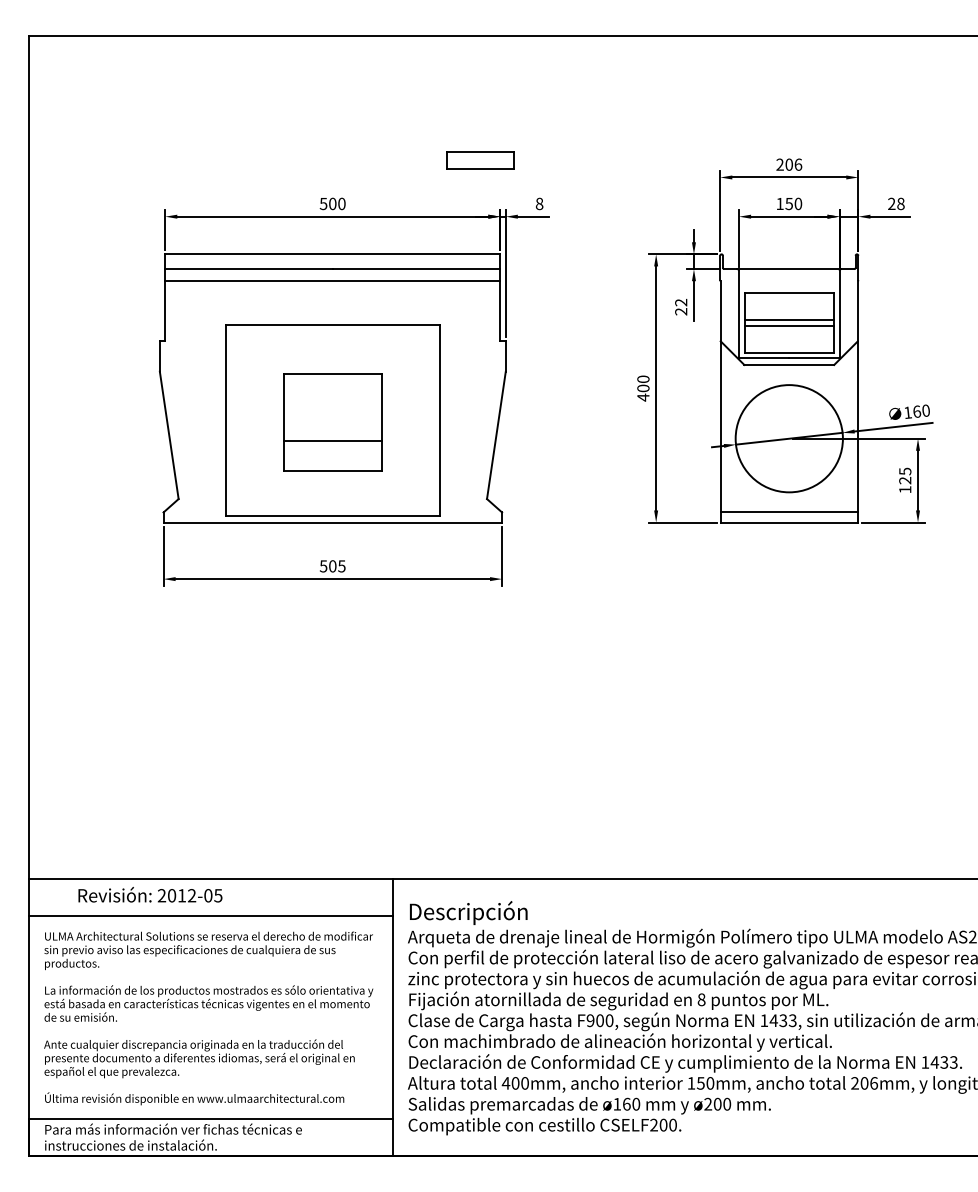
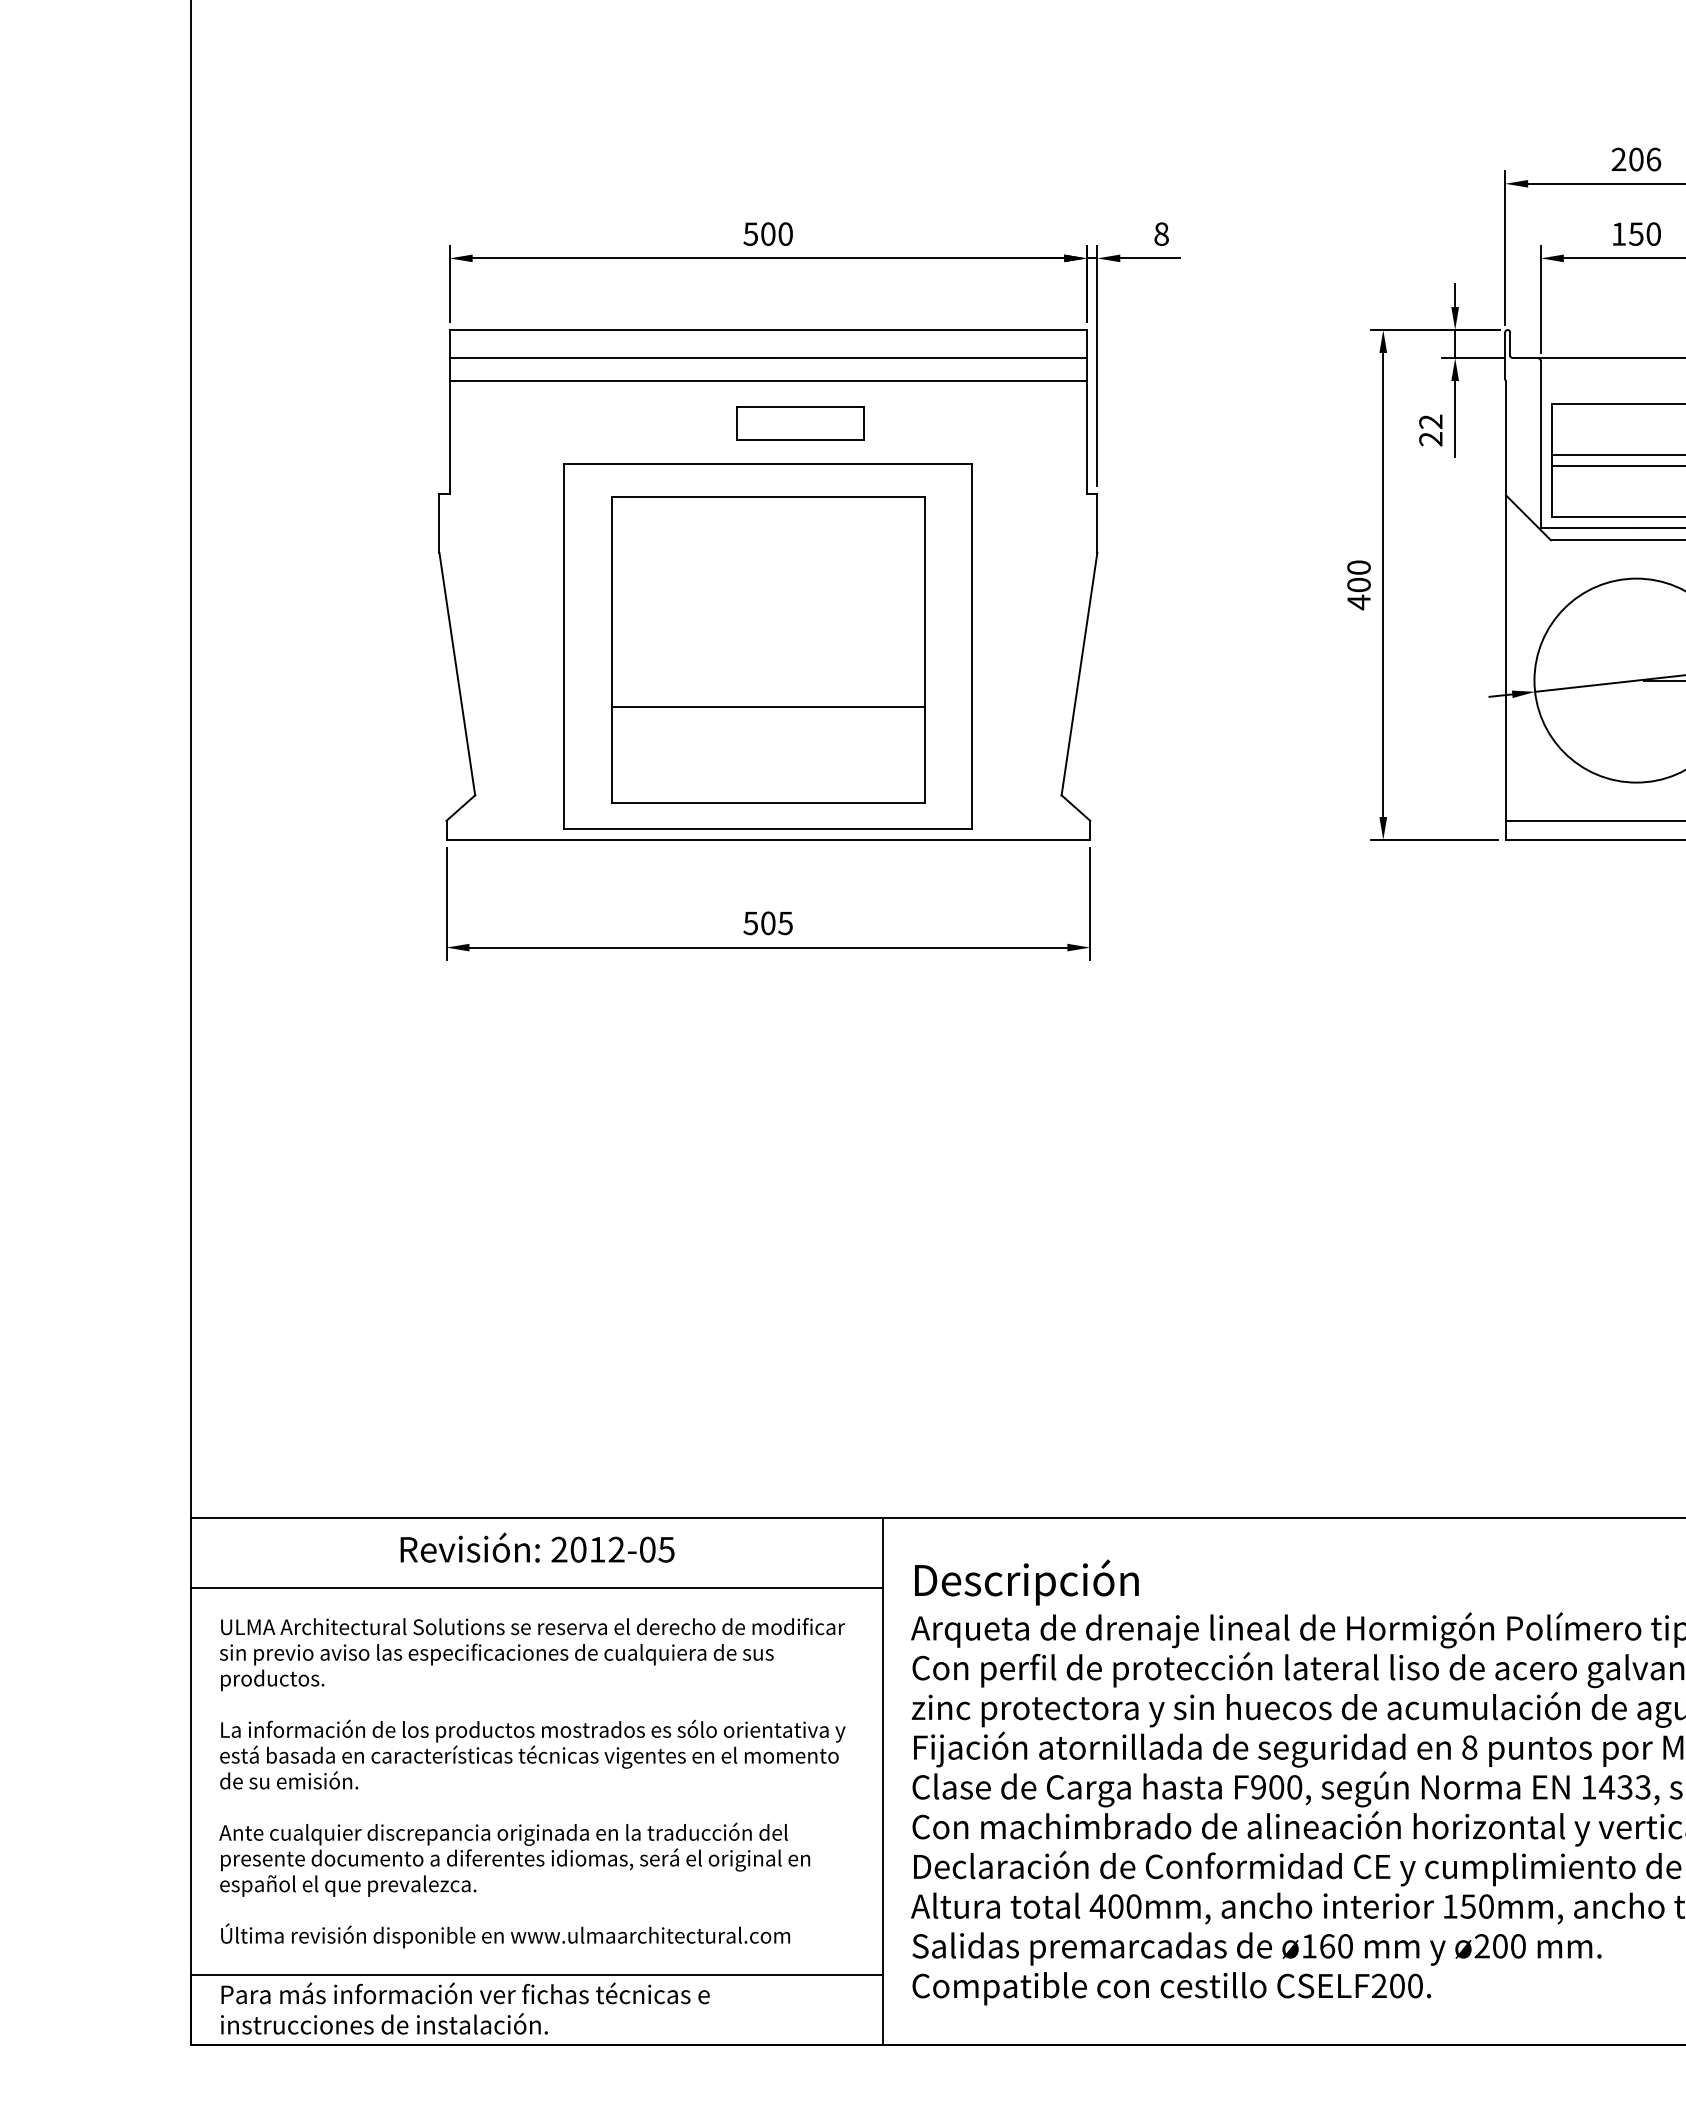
part: (480, 160) -> (800, 423), moved
part: (332, 422) -> (767, 649), size x1.67
text: (150, 894) -> (537, 1547), moved

